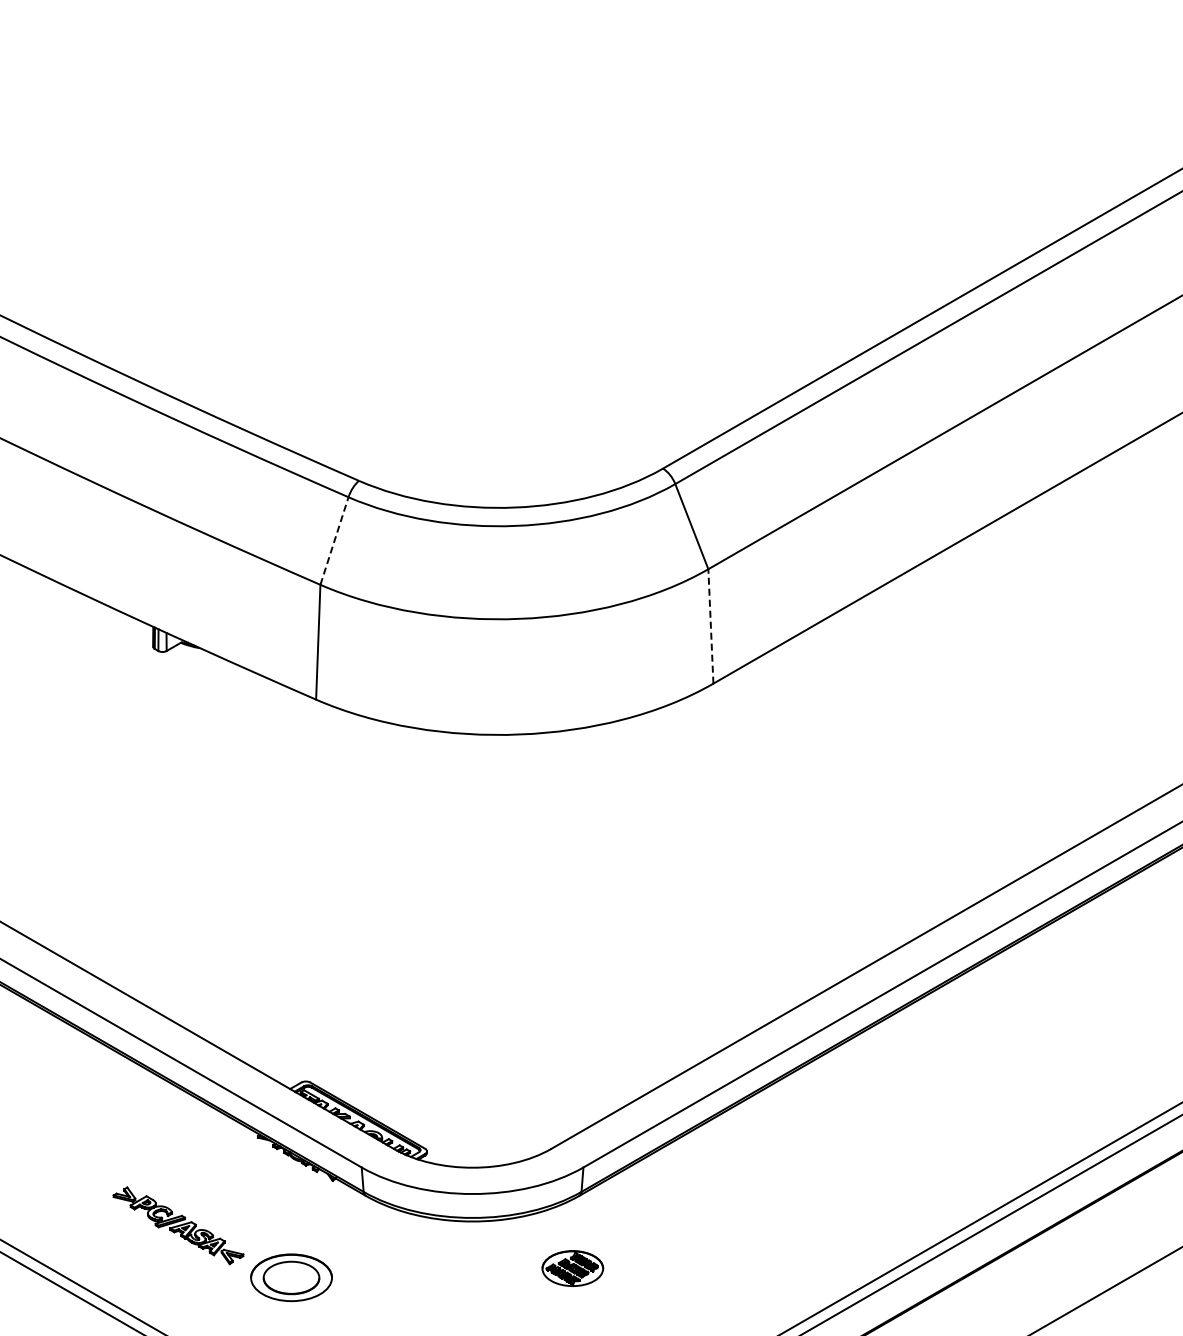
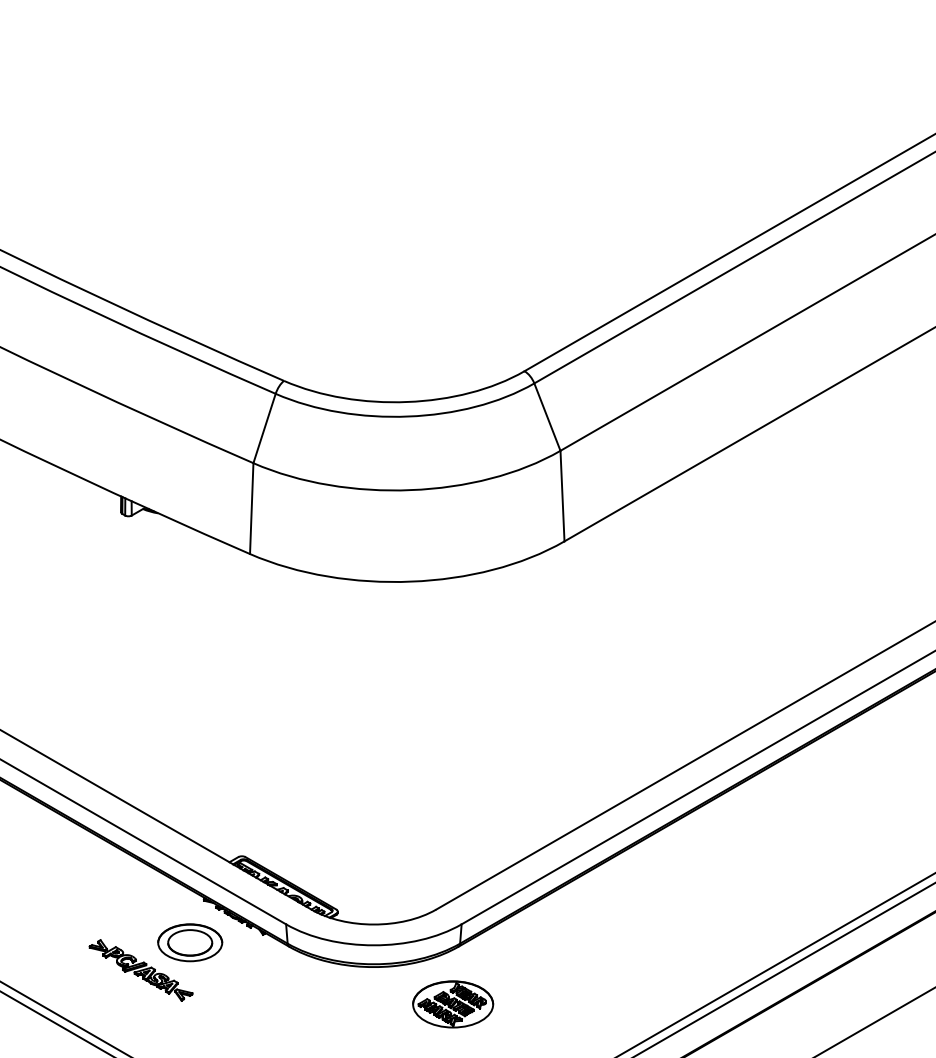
line: (334, 540) -> (264, 428), dashed -> solid
line: (710, 625) -> (562, 495), dashed -> solid
part: (572, 1268) -> (452, 1004), size x1.67
part: (291, 1277) -> (190, 942), moved

